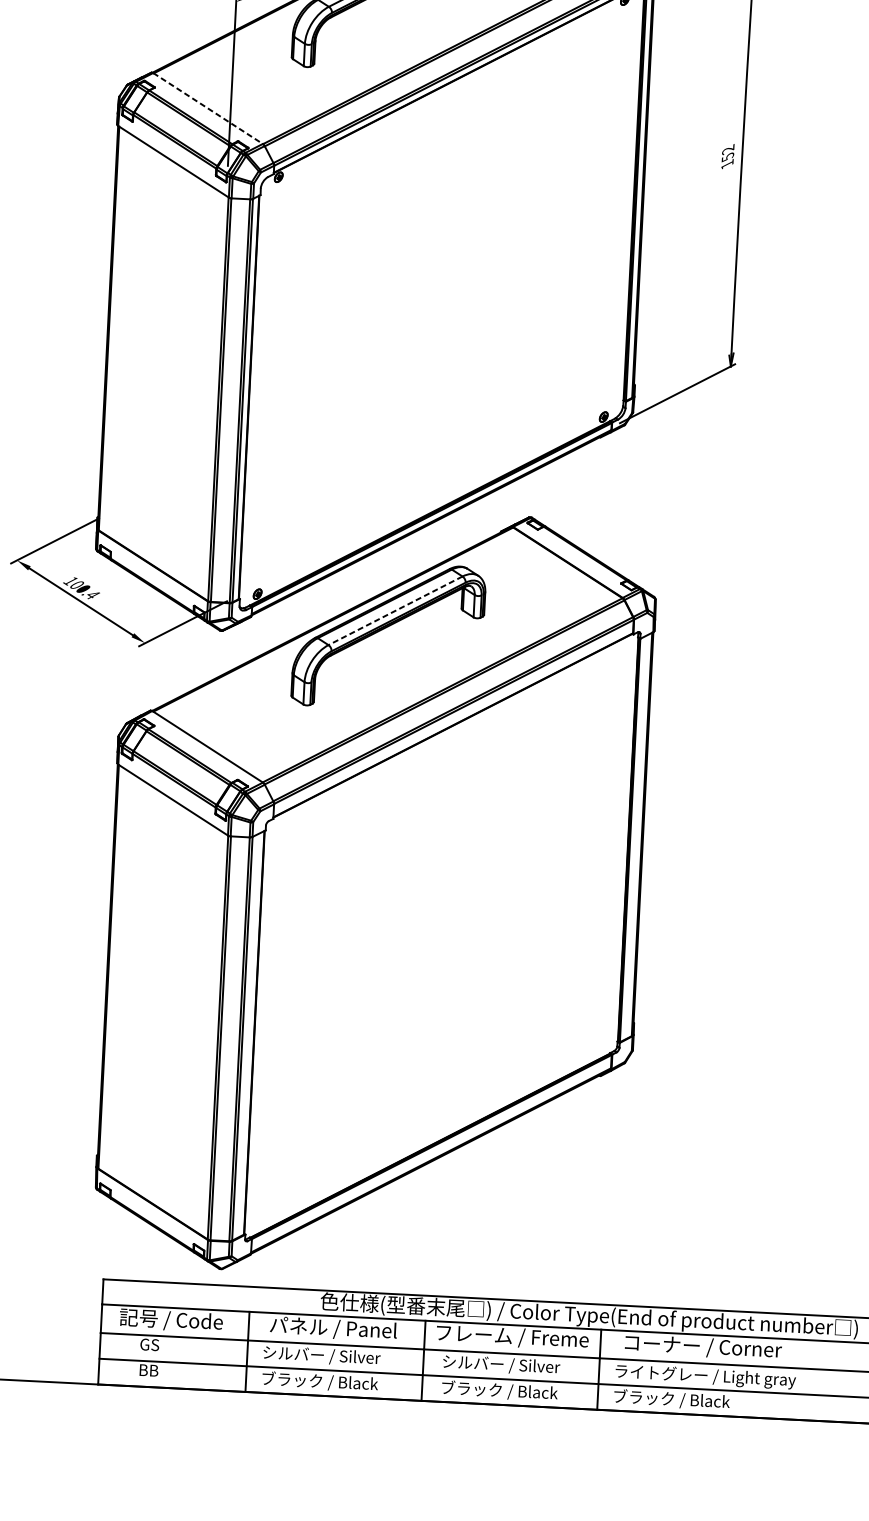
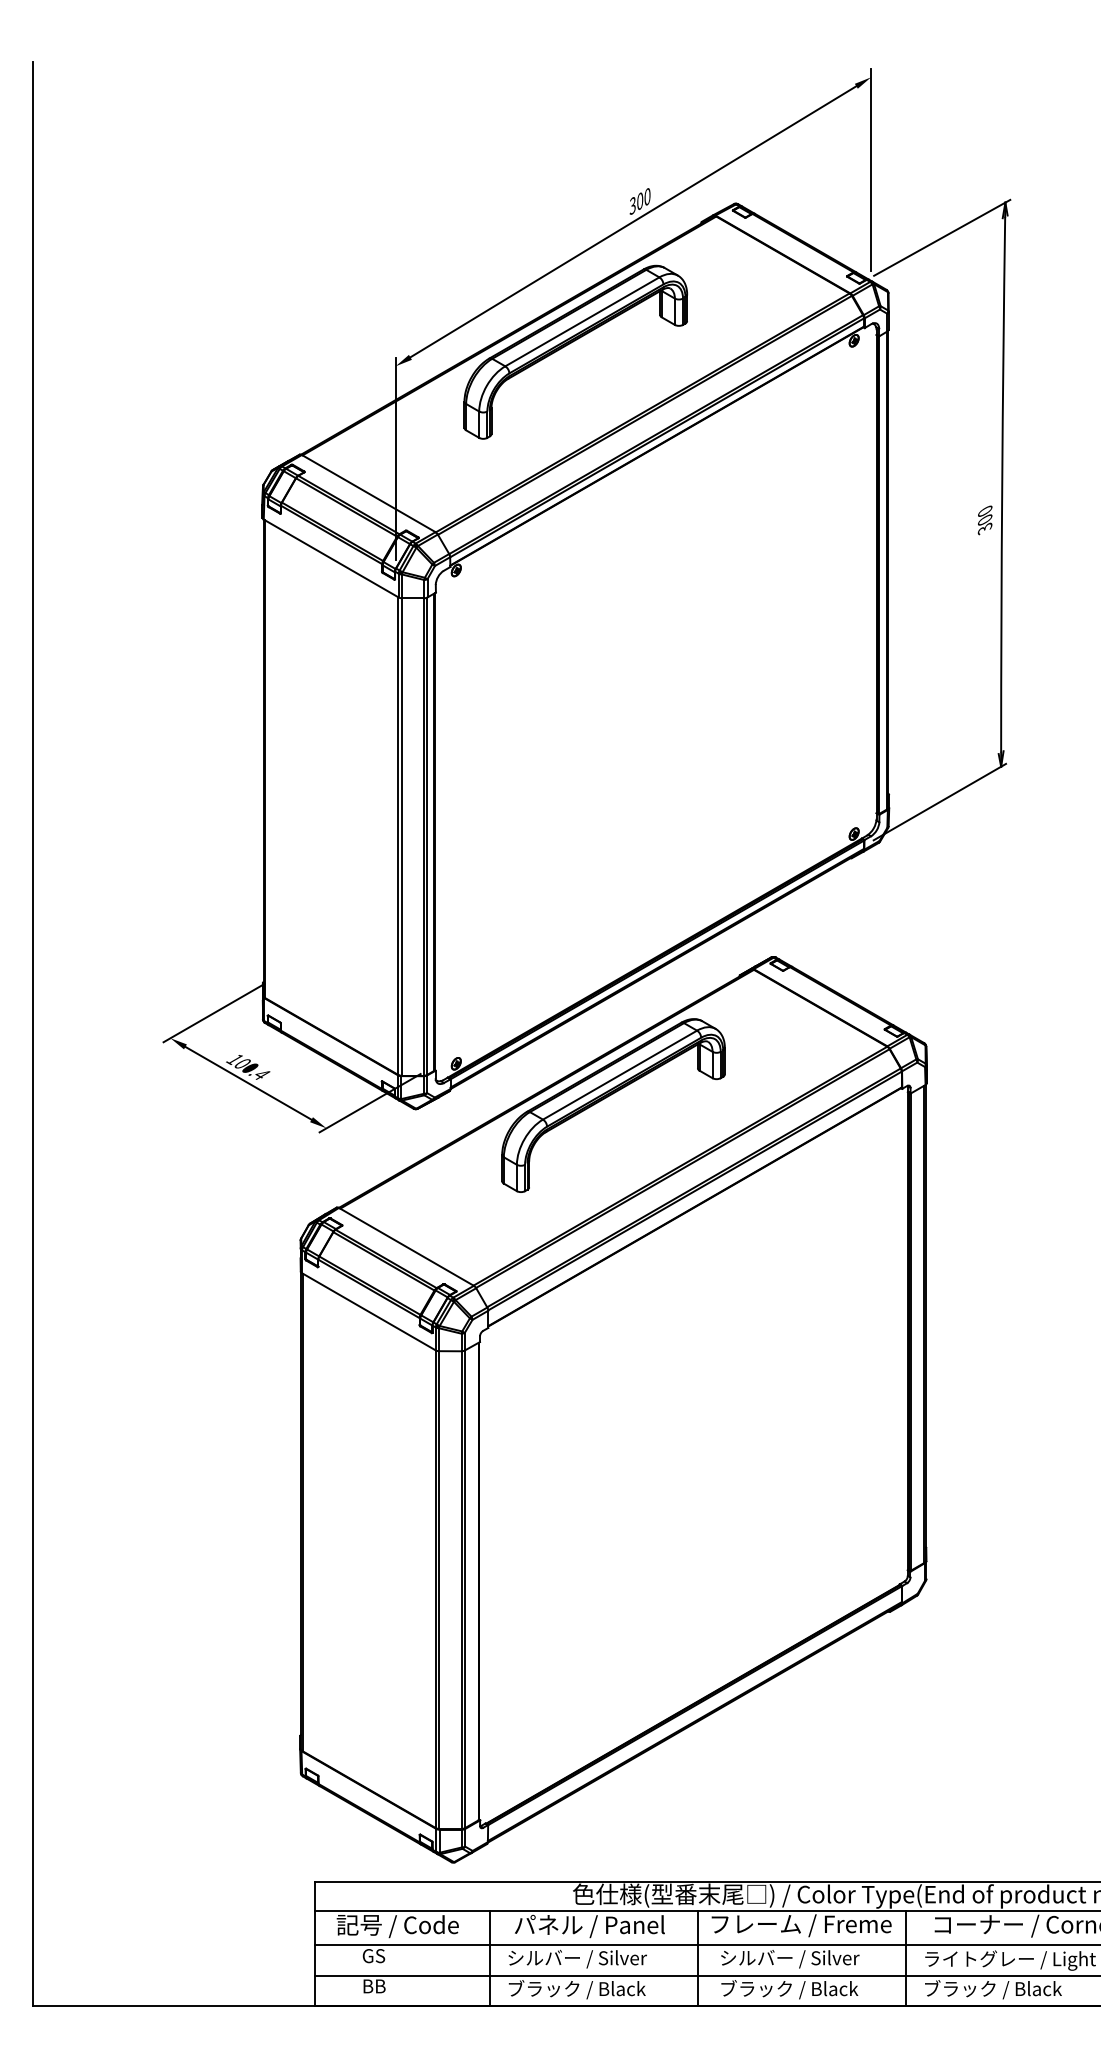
line: (208, 108) -> (369, 493), dashed -> solid
text: (727, 156) -> (984, 519), 152 -> 300
line: (395, 611) -> (620, 1075), dashed -> solid

